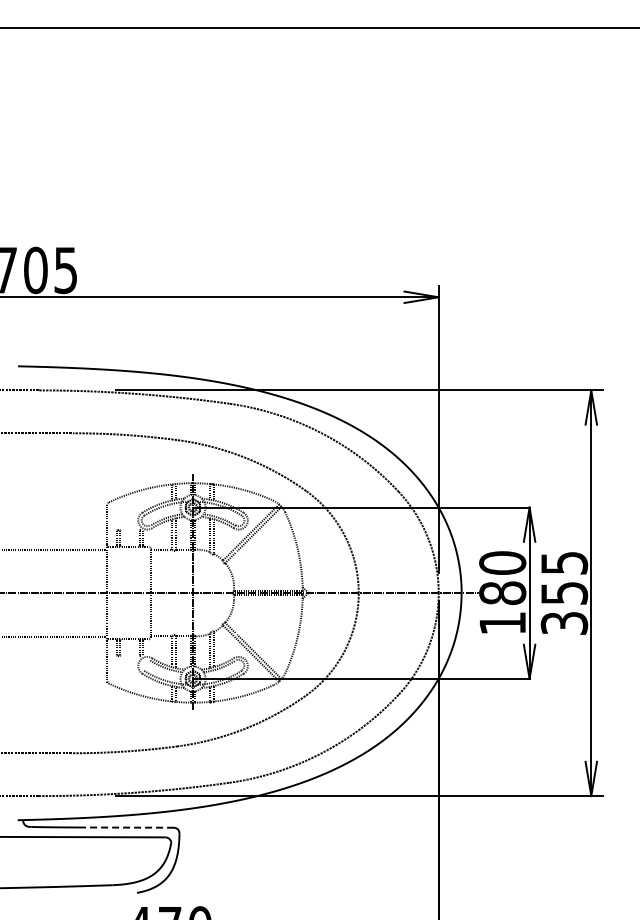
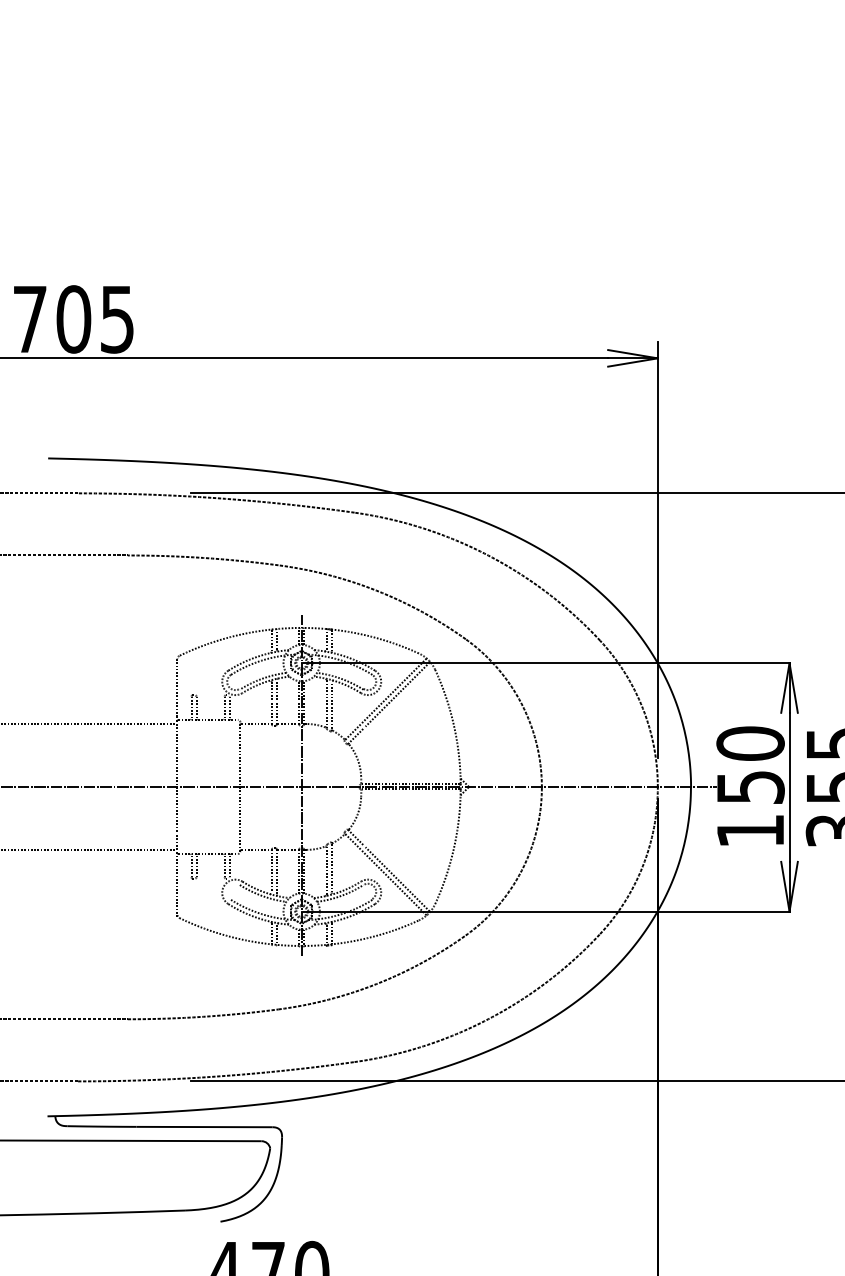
text: (502, 593) -> (750, 787), 180 -> 150
line: (126, 827) -> (205, 1126), dashed -> solid

